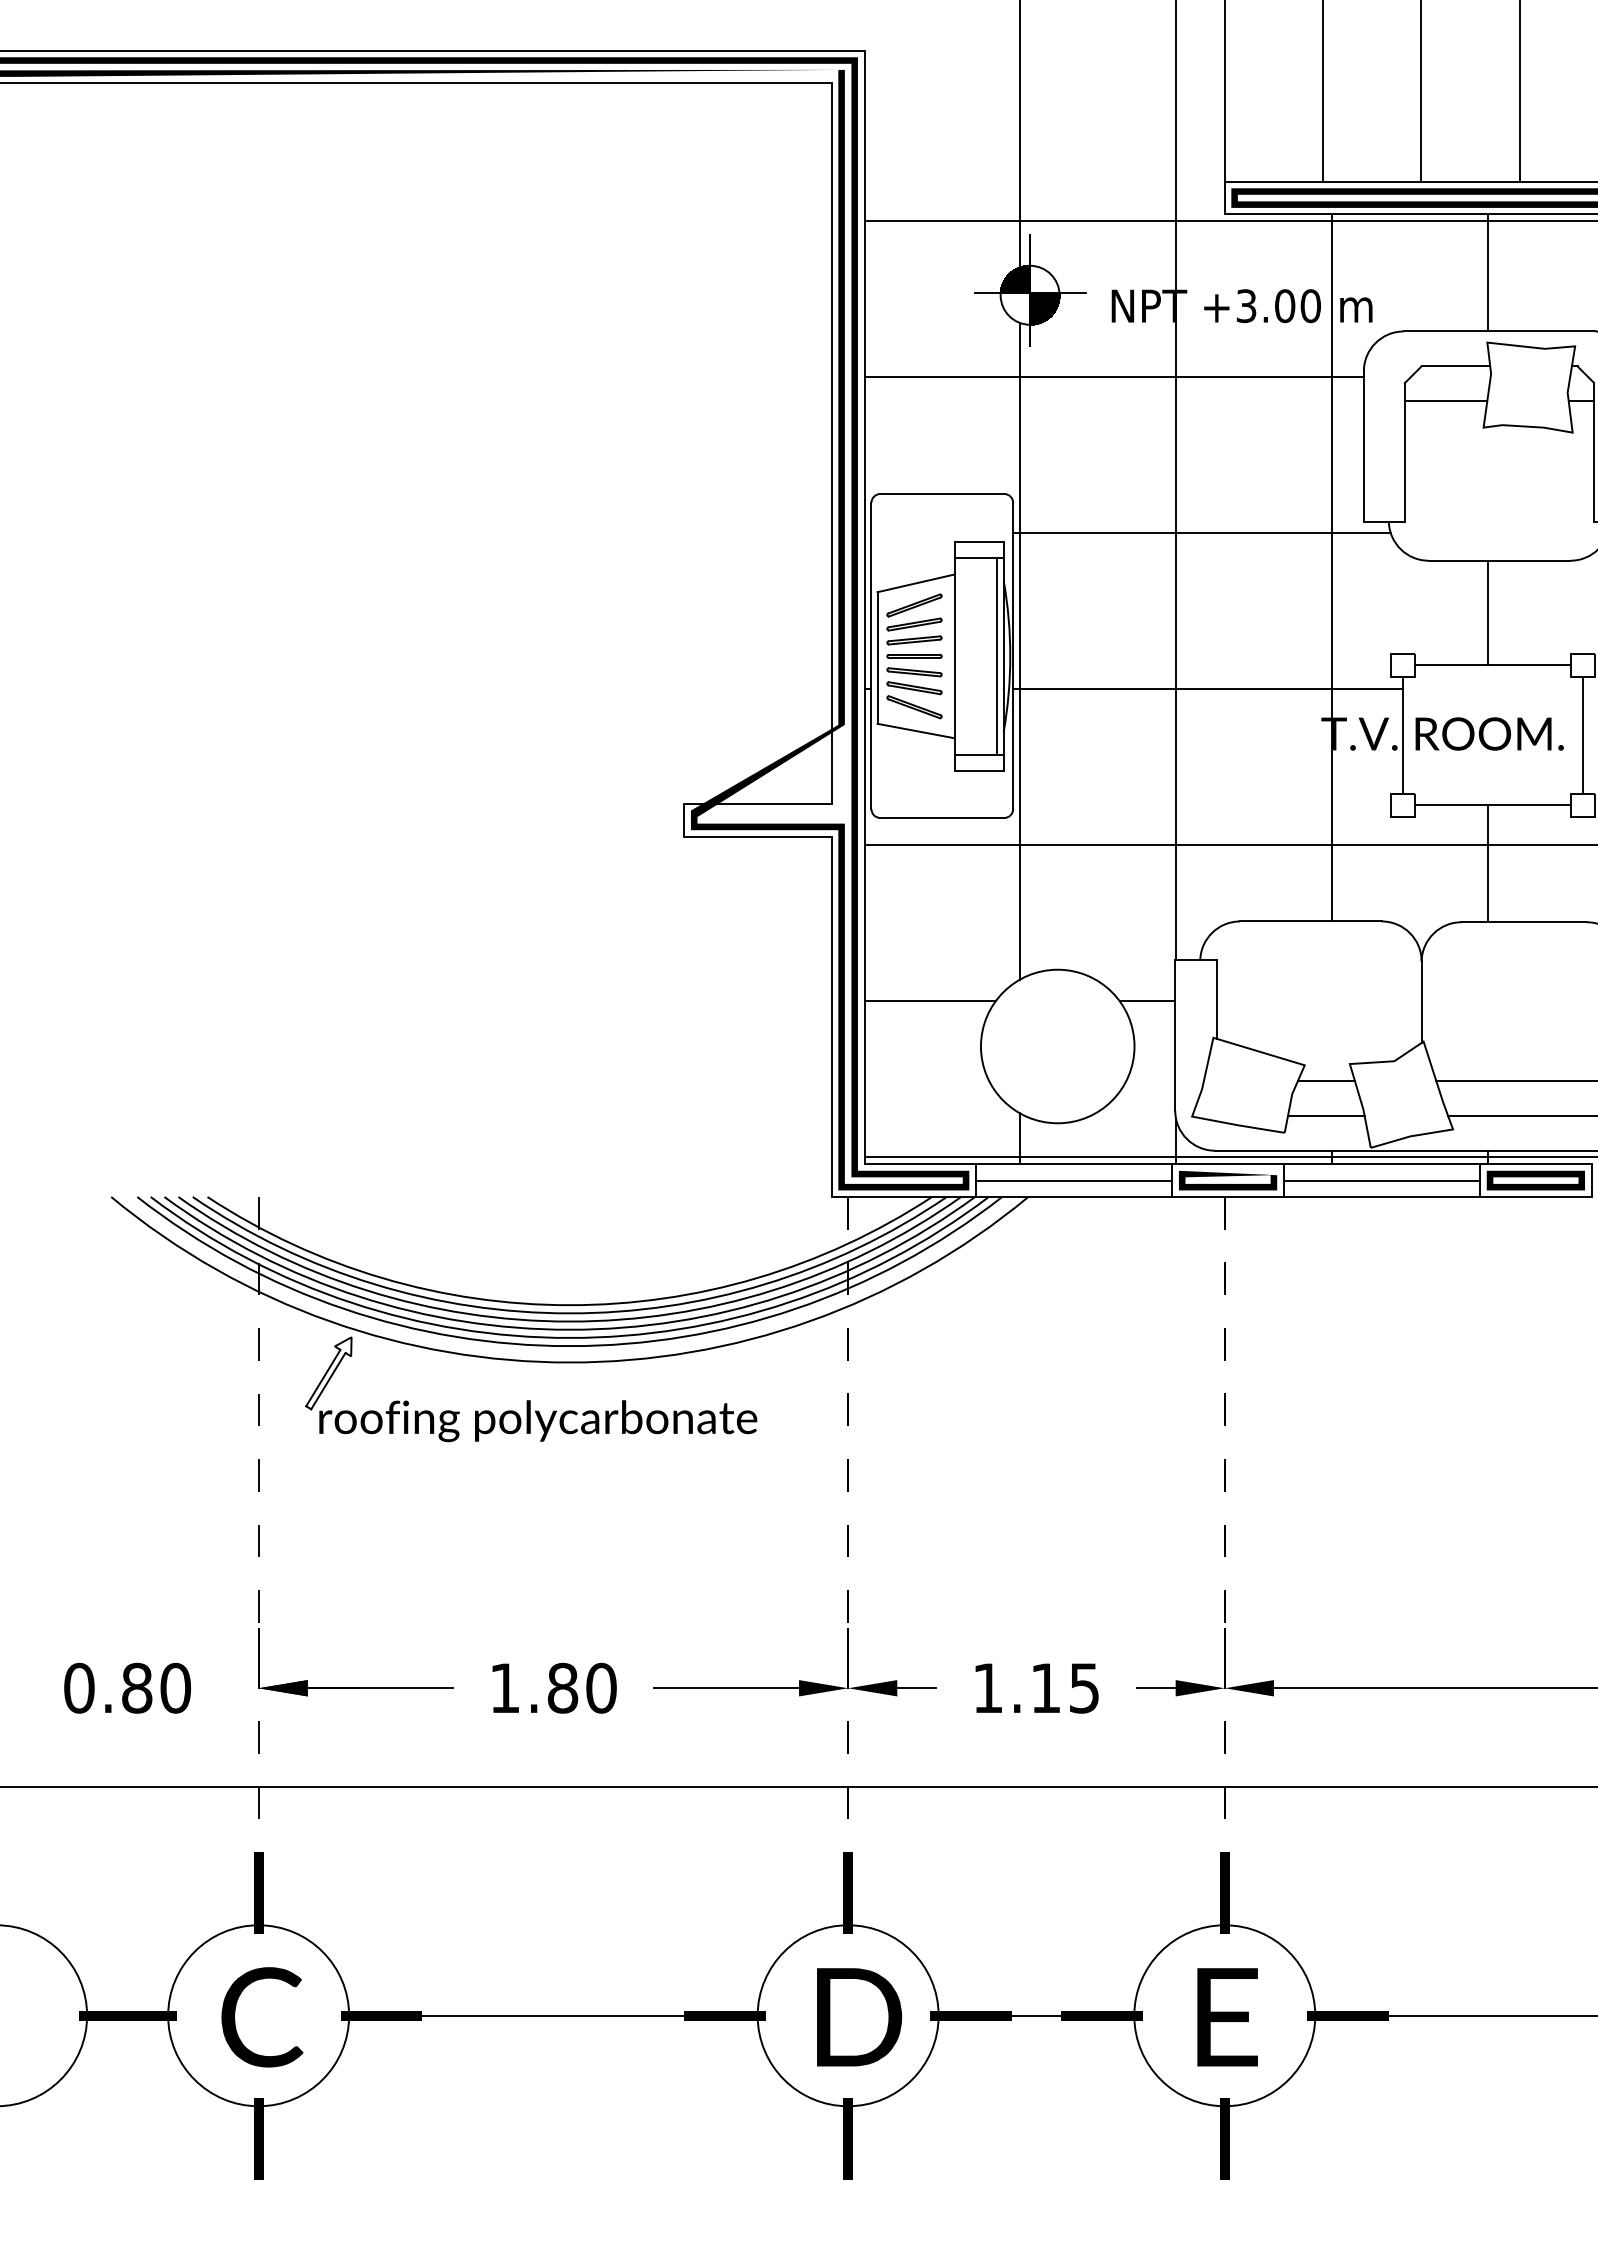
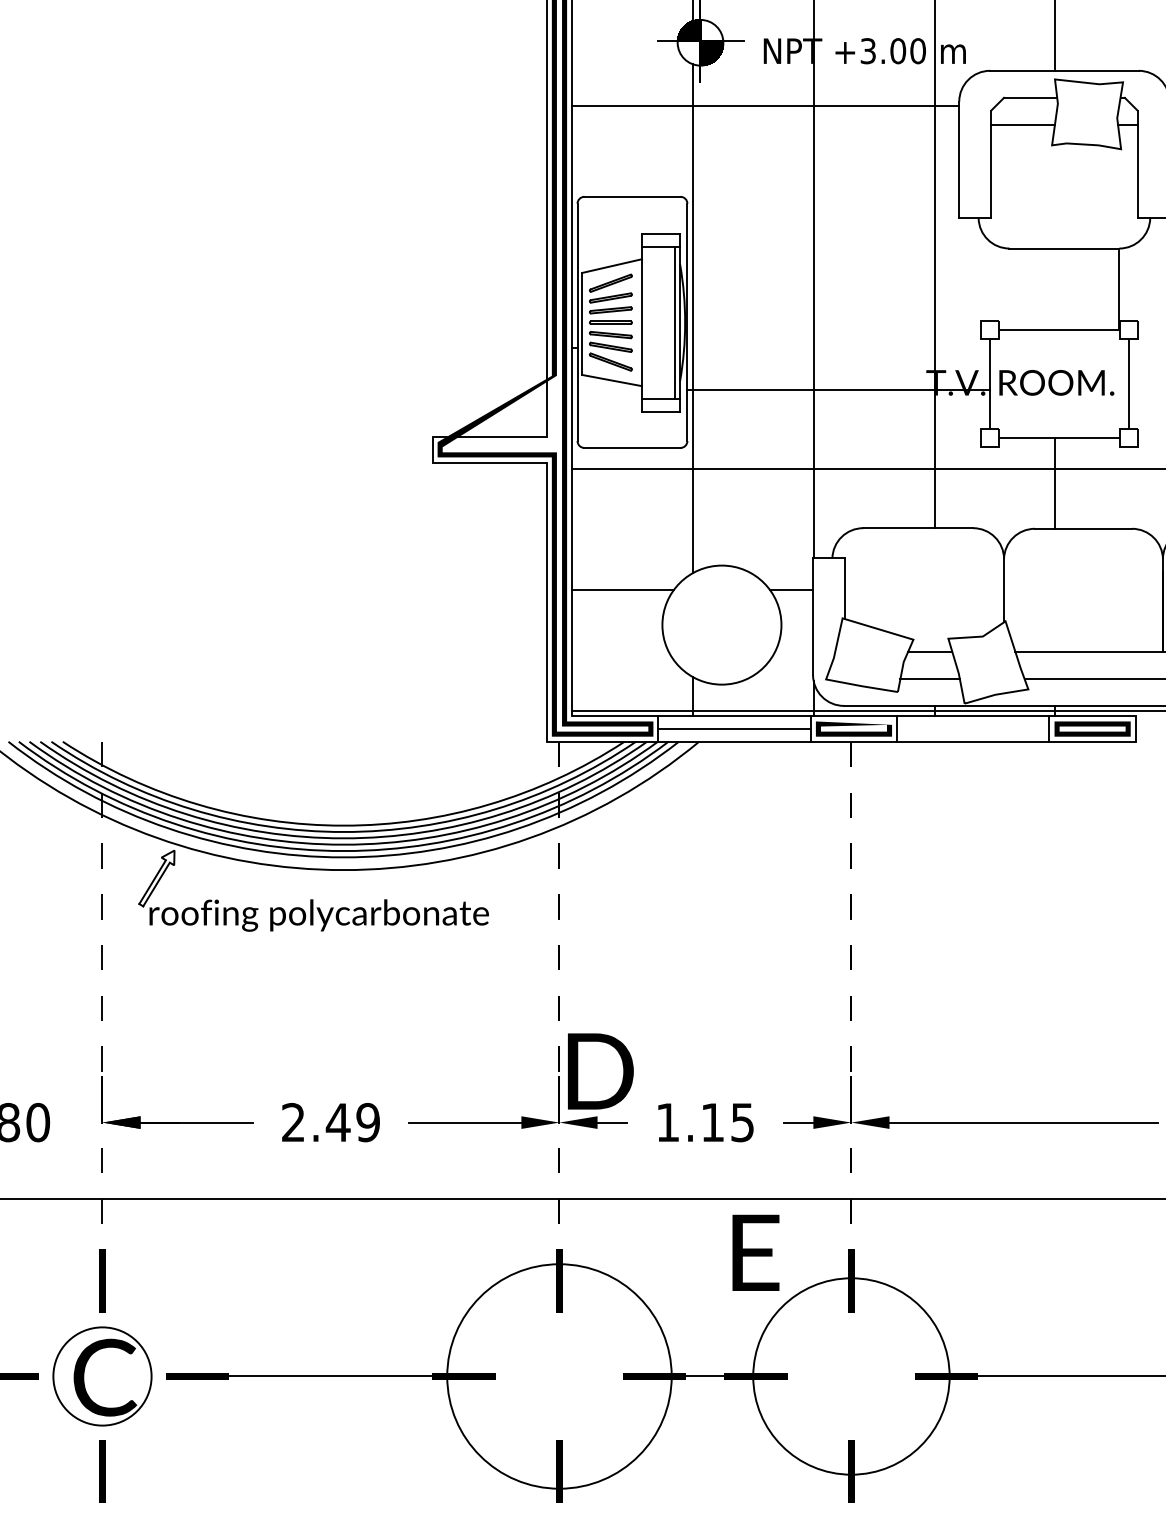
line: (1201, 533) -> (833, 227), removed
line: (1487, 612) -> (1118, 288), moved
line: (1208, 689) -> (838, 390), moved
line: (1381, 1180) -> (972, 728), removed
text: (553, 1687) -> (331, 1122), 1.80 -> 2.49
circle: (258, 2015) -> (102, 1376), size x0.7
circle: (847, 2015) -> (558, 1376), size x1.6
circle: (1224, 2015) -> (851, 1376), size x1.4
text: (859, 2017) -> (600, 1071), moved
text: (1227, 2017) -> (755, 1253), moved

